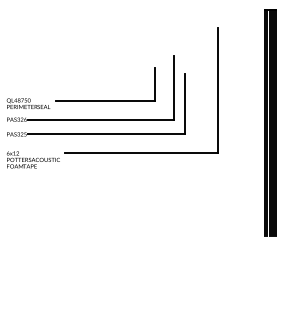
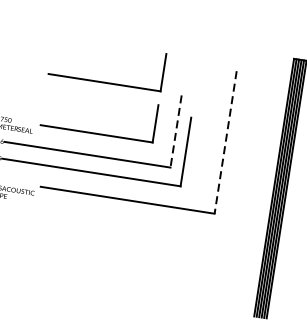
part: (105, 55) -> (104, 82), added
line: (173, 87) -> (176, 130), solid -> dashed
line: (217, 90) -> (225, 142), solid -> dashed

